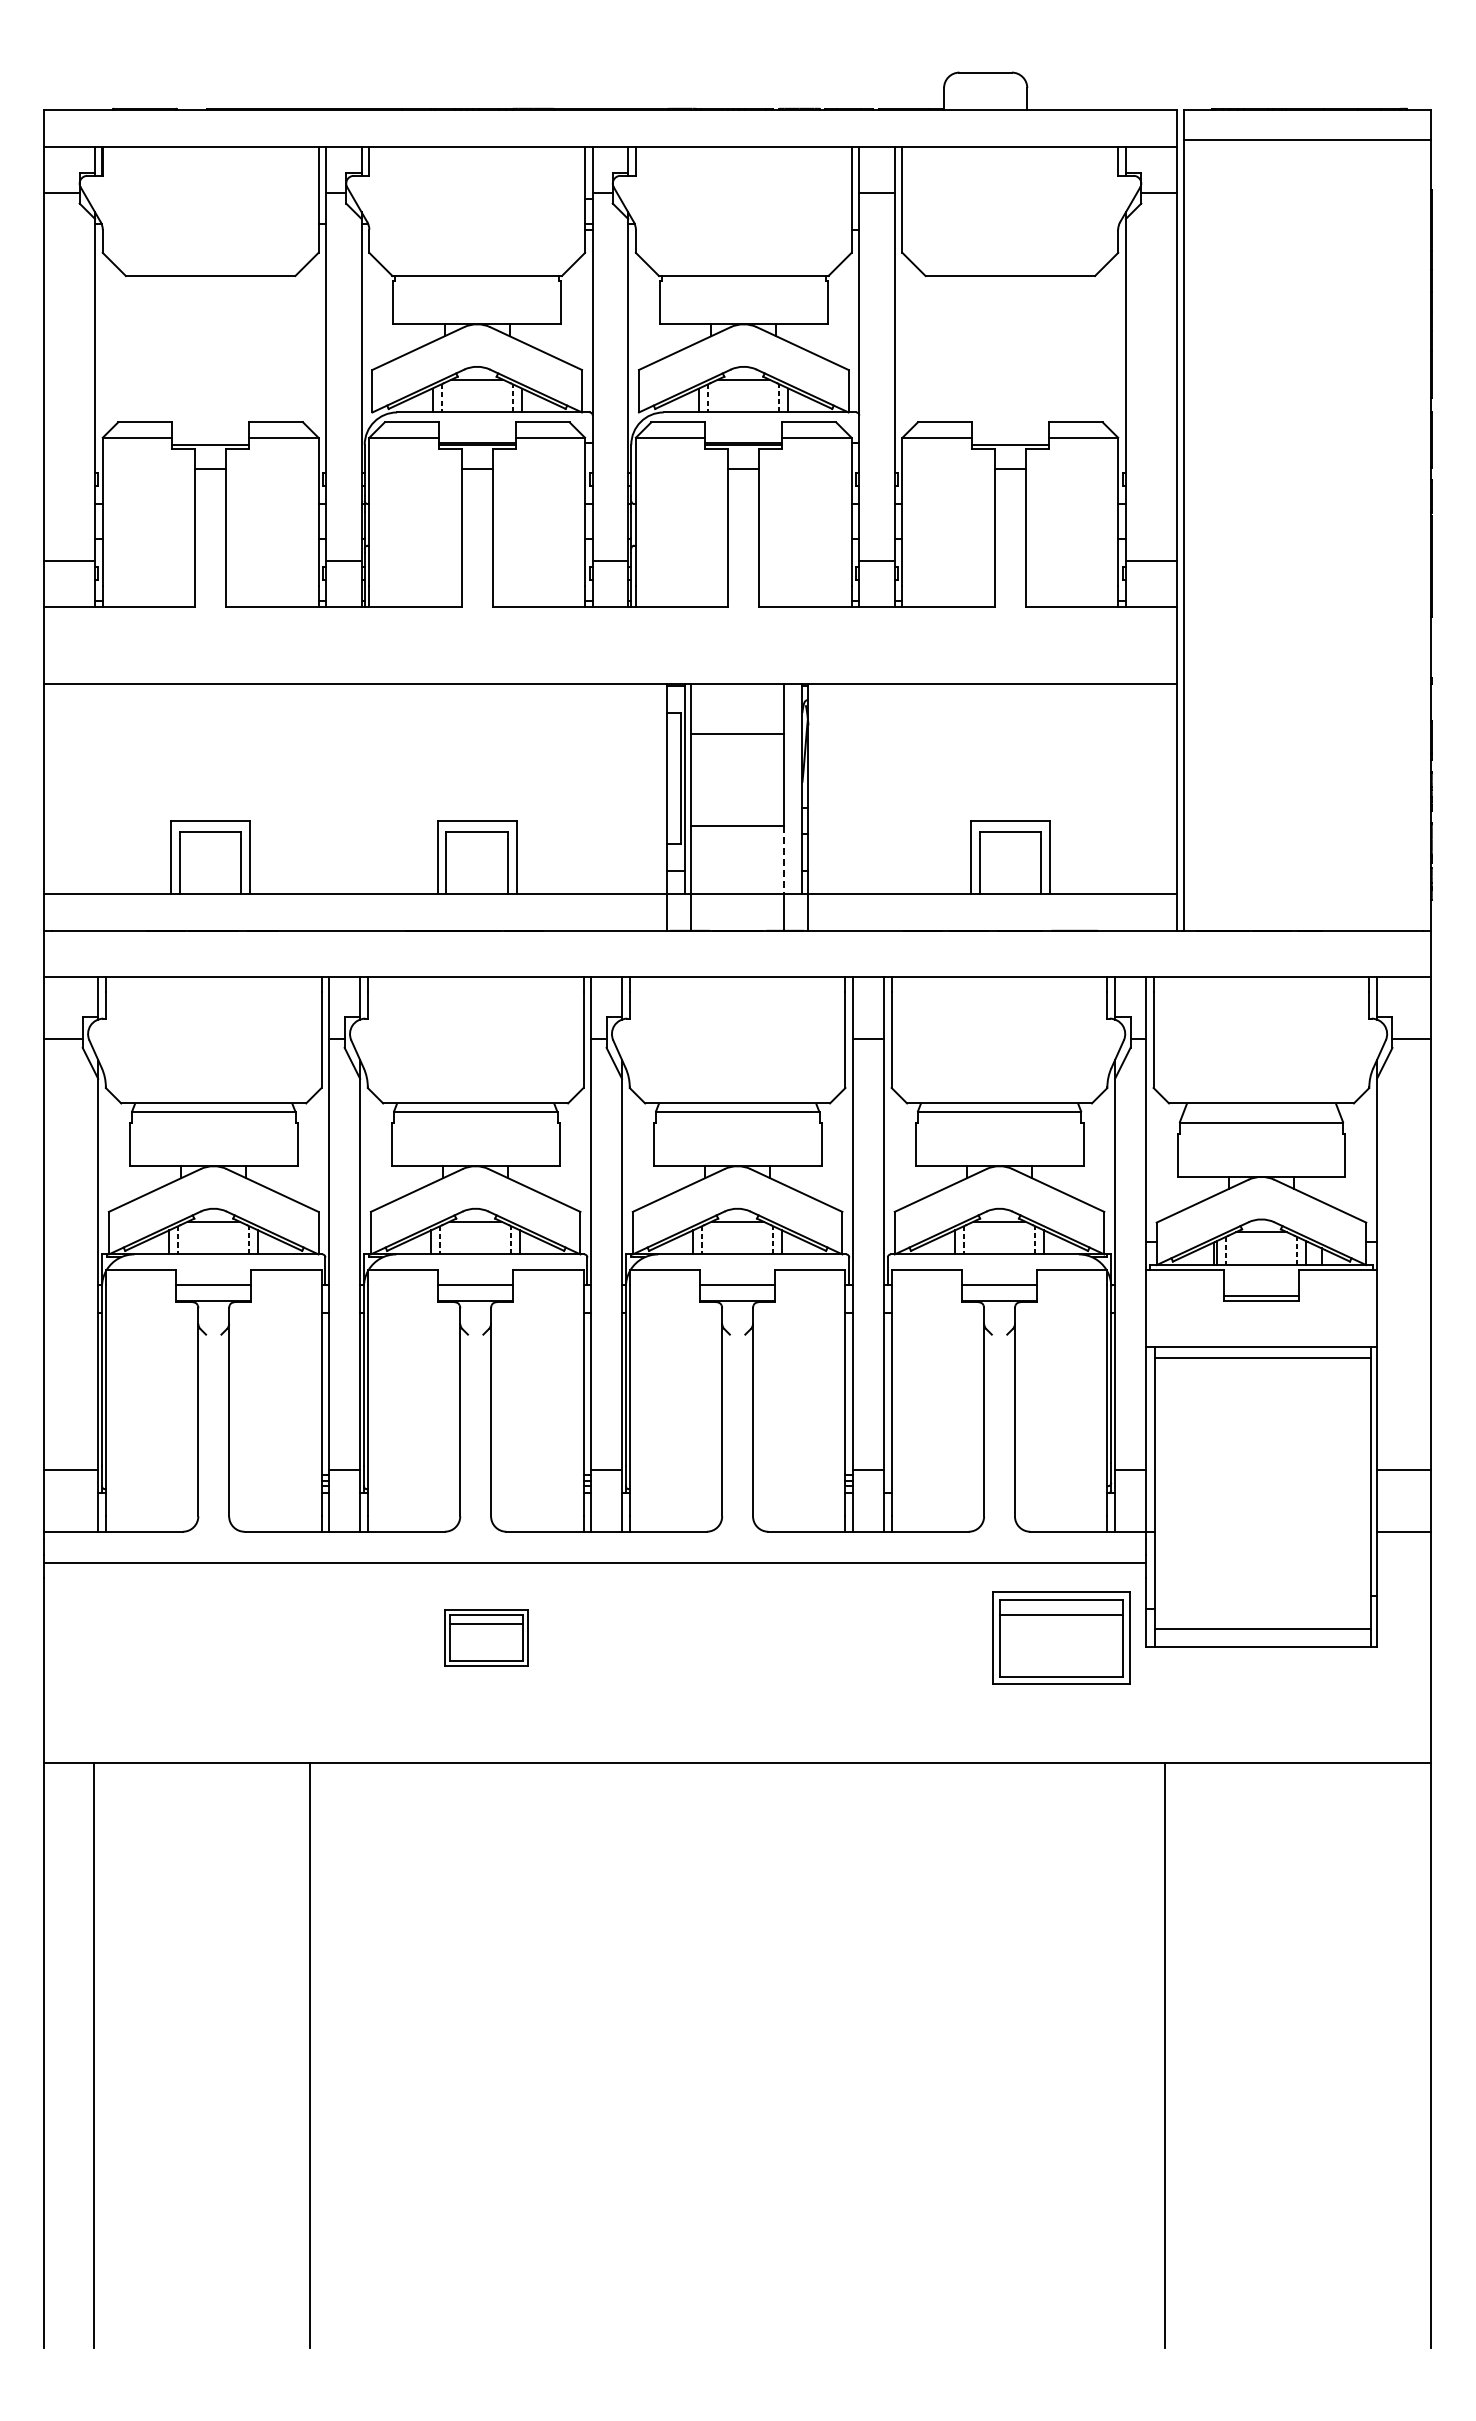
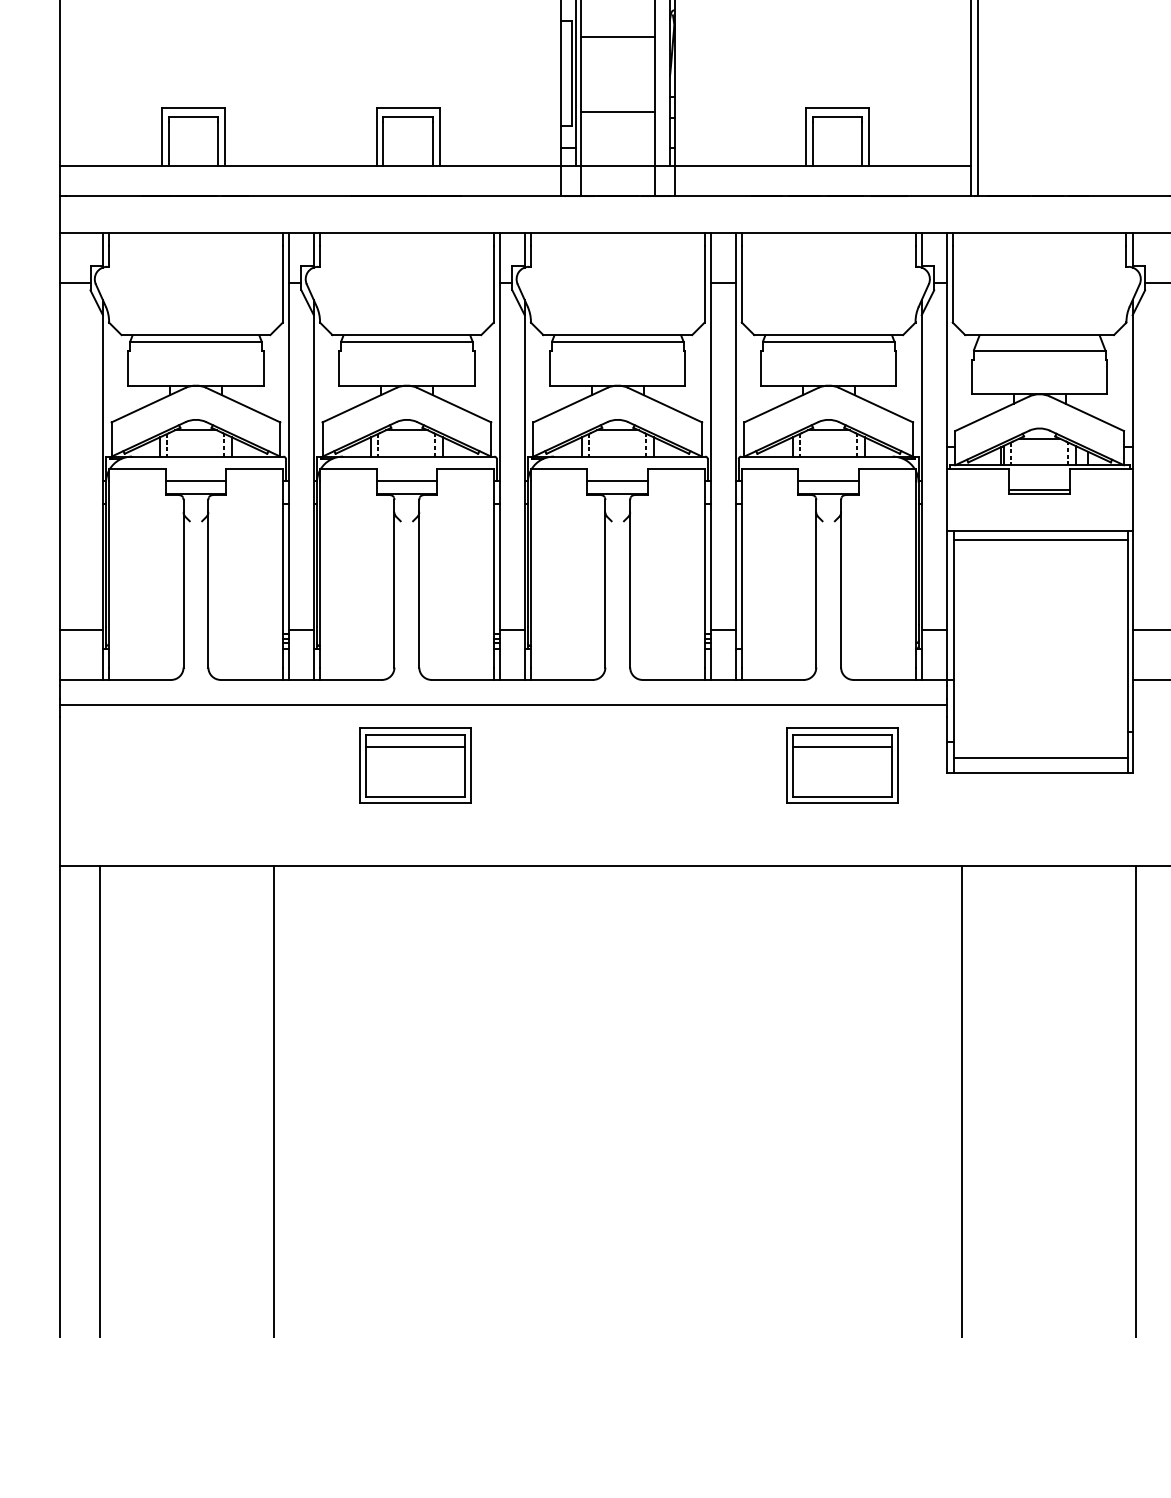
line: (783, 859) -> (654, 138), dashed -> solid
part: (486, 1637) -> (415, 765), size x1.67
part: (1061, 1637) -> (842, 765), moved
line: (1380, 2055) -> (1135, 1101), added

